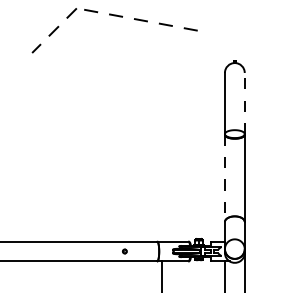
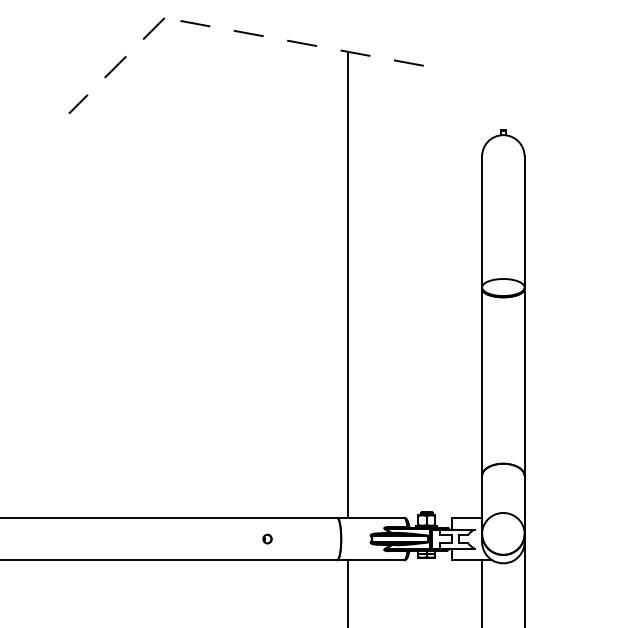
line: (244, 103) -> (524, 221), dashed -> solid
line: (162, 132) -> (348, 283), added
line: (224, 178) -> (481, 382), dashed -> solid

